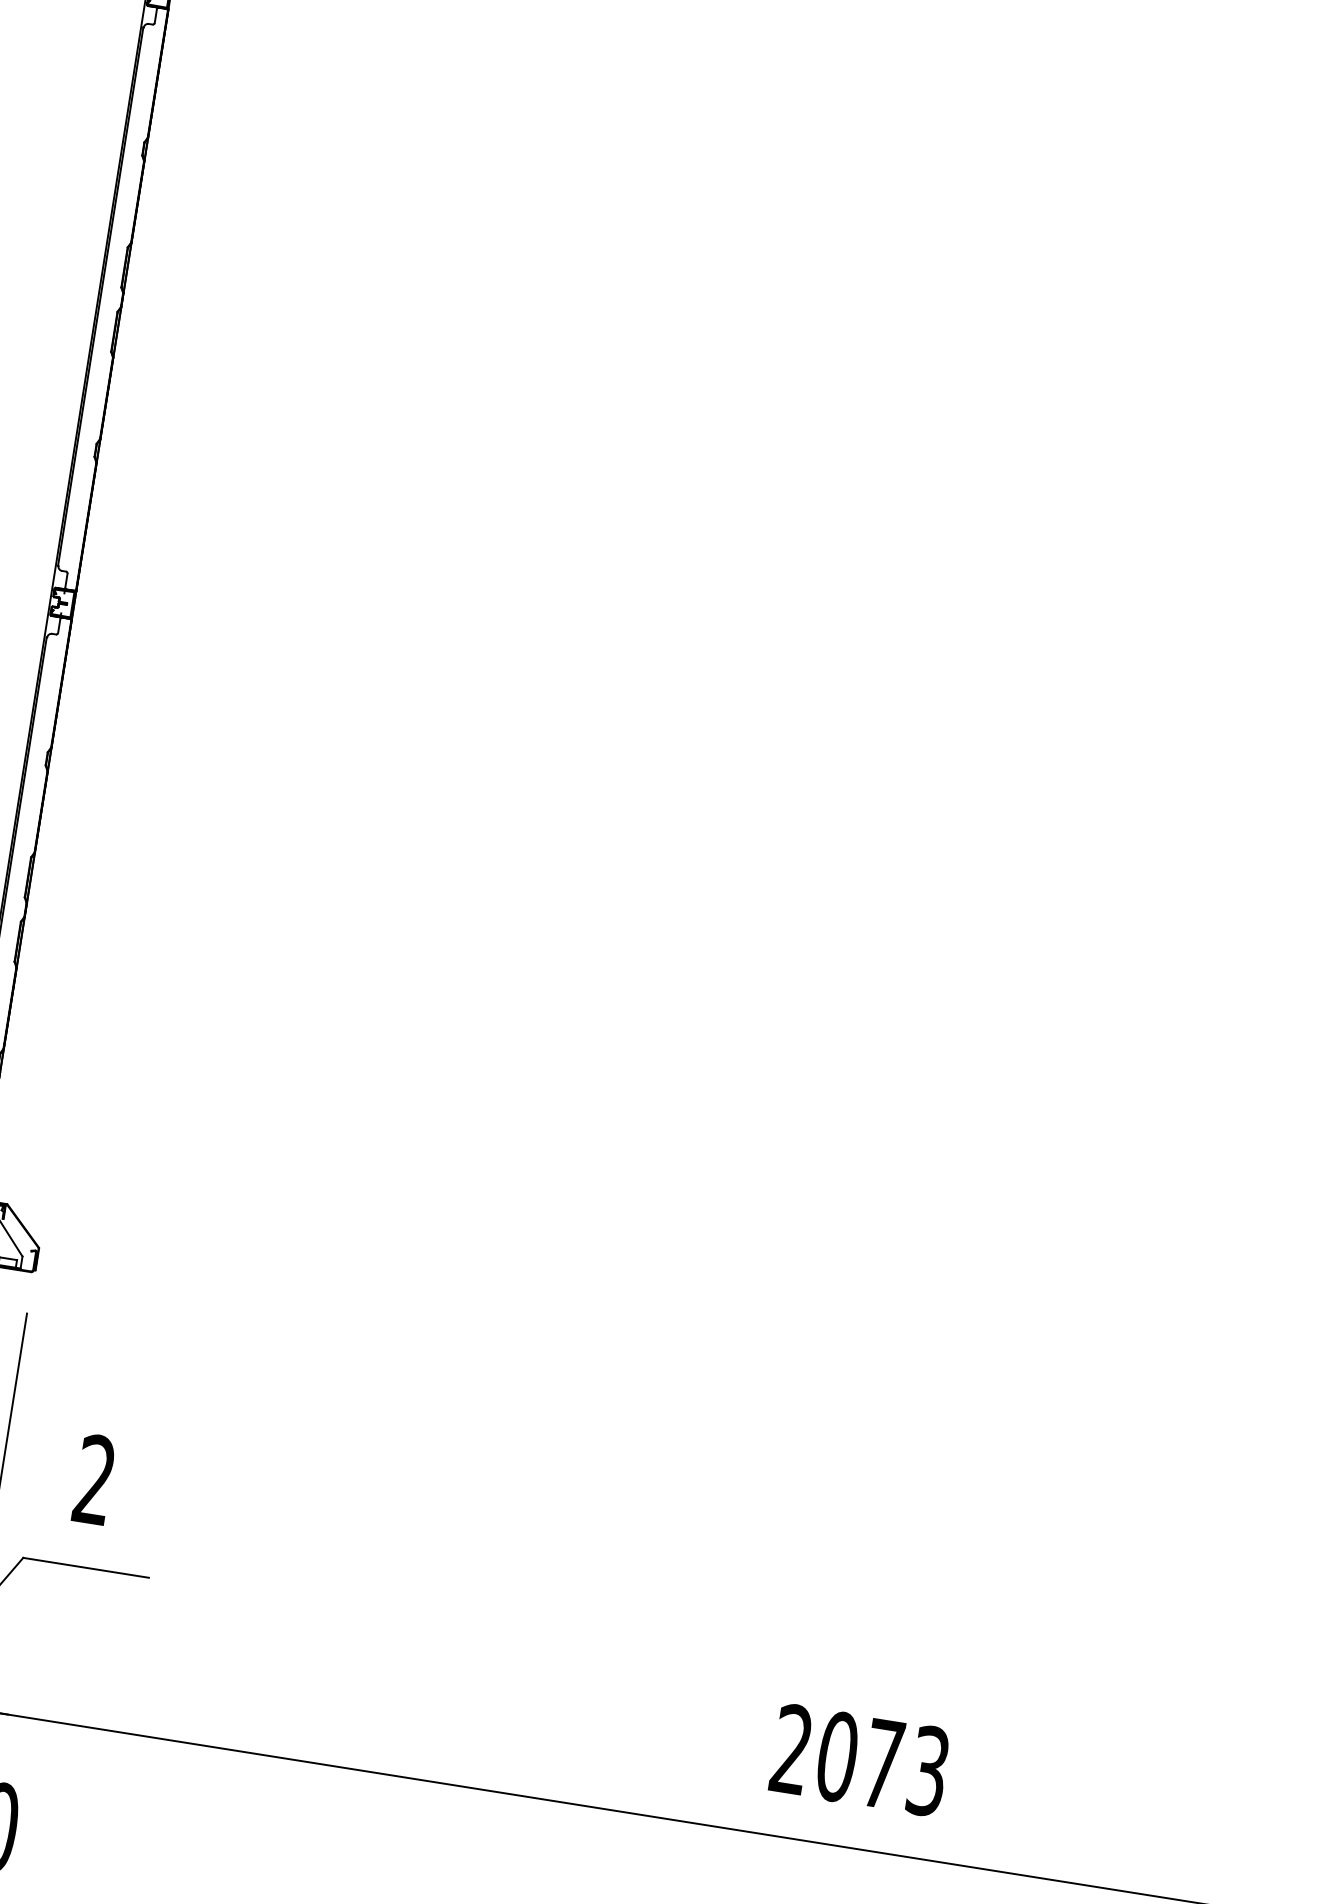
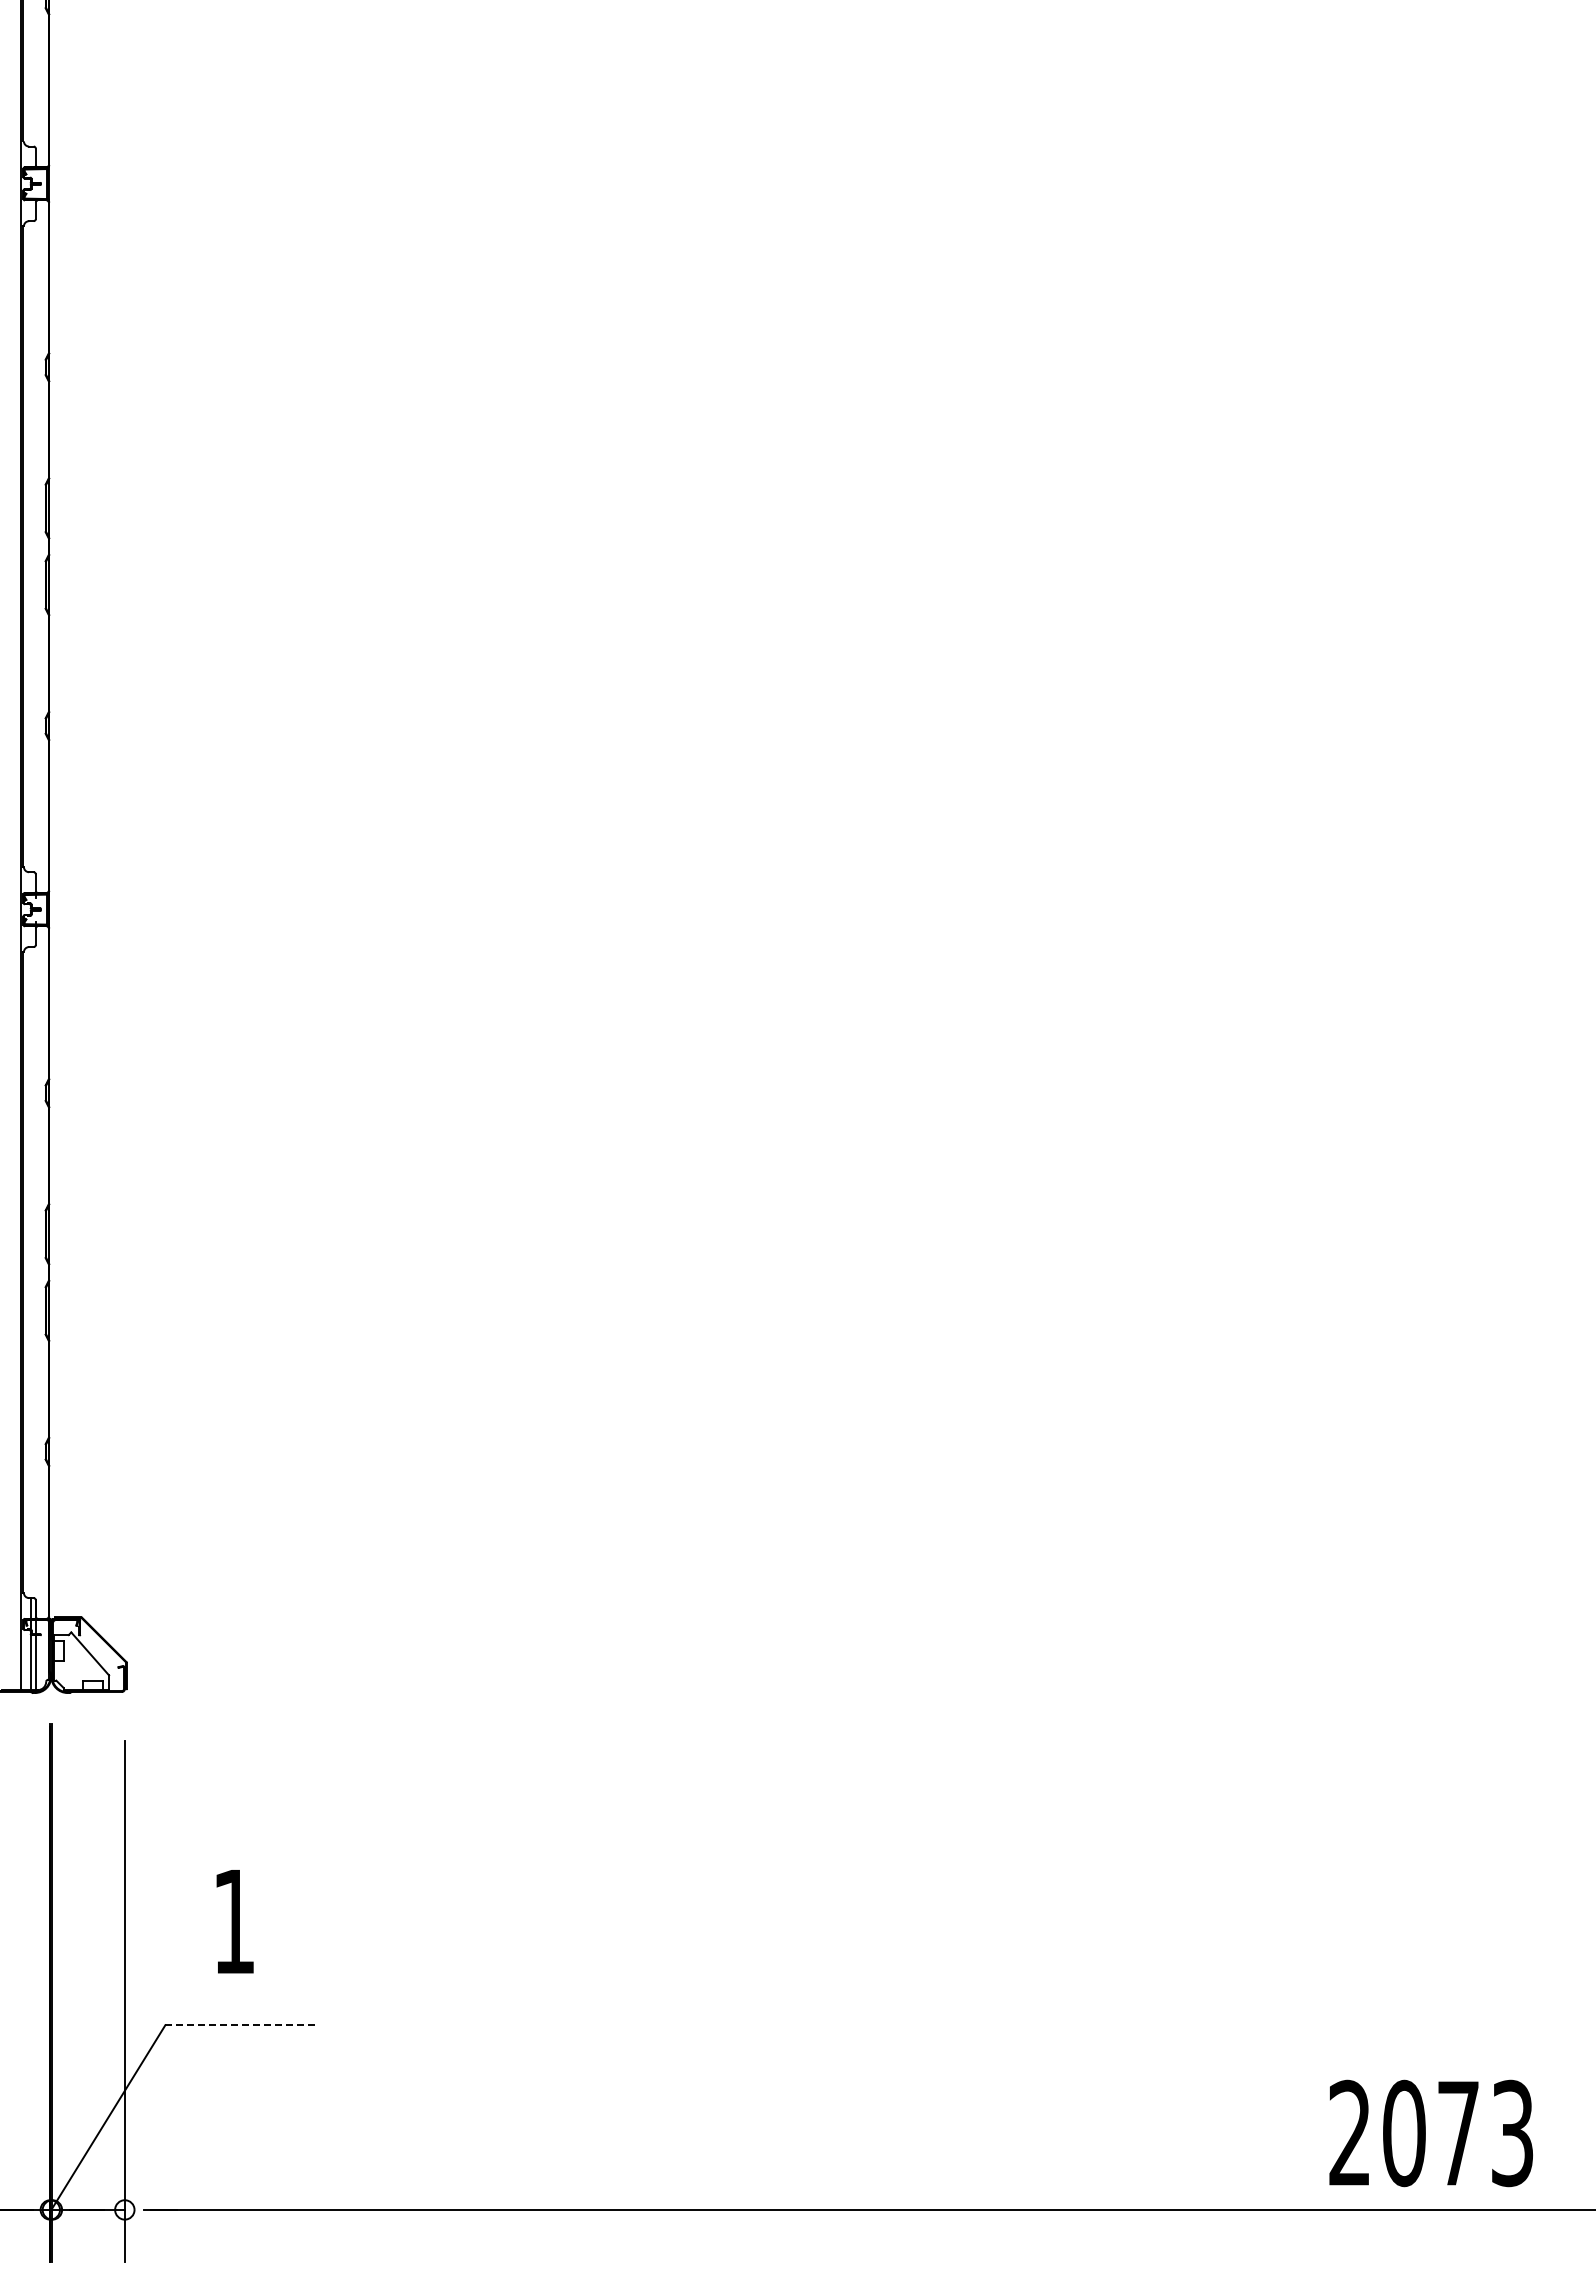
text: (94, 1478) -> (233, 1920), 2 -> 1
line: (86, 1568) -> (240, 2025), solid -> dashed
text: (859, 1760) -> (1430, 2133), moved

